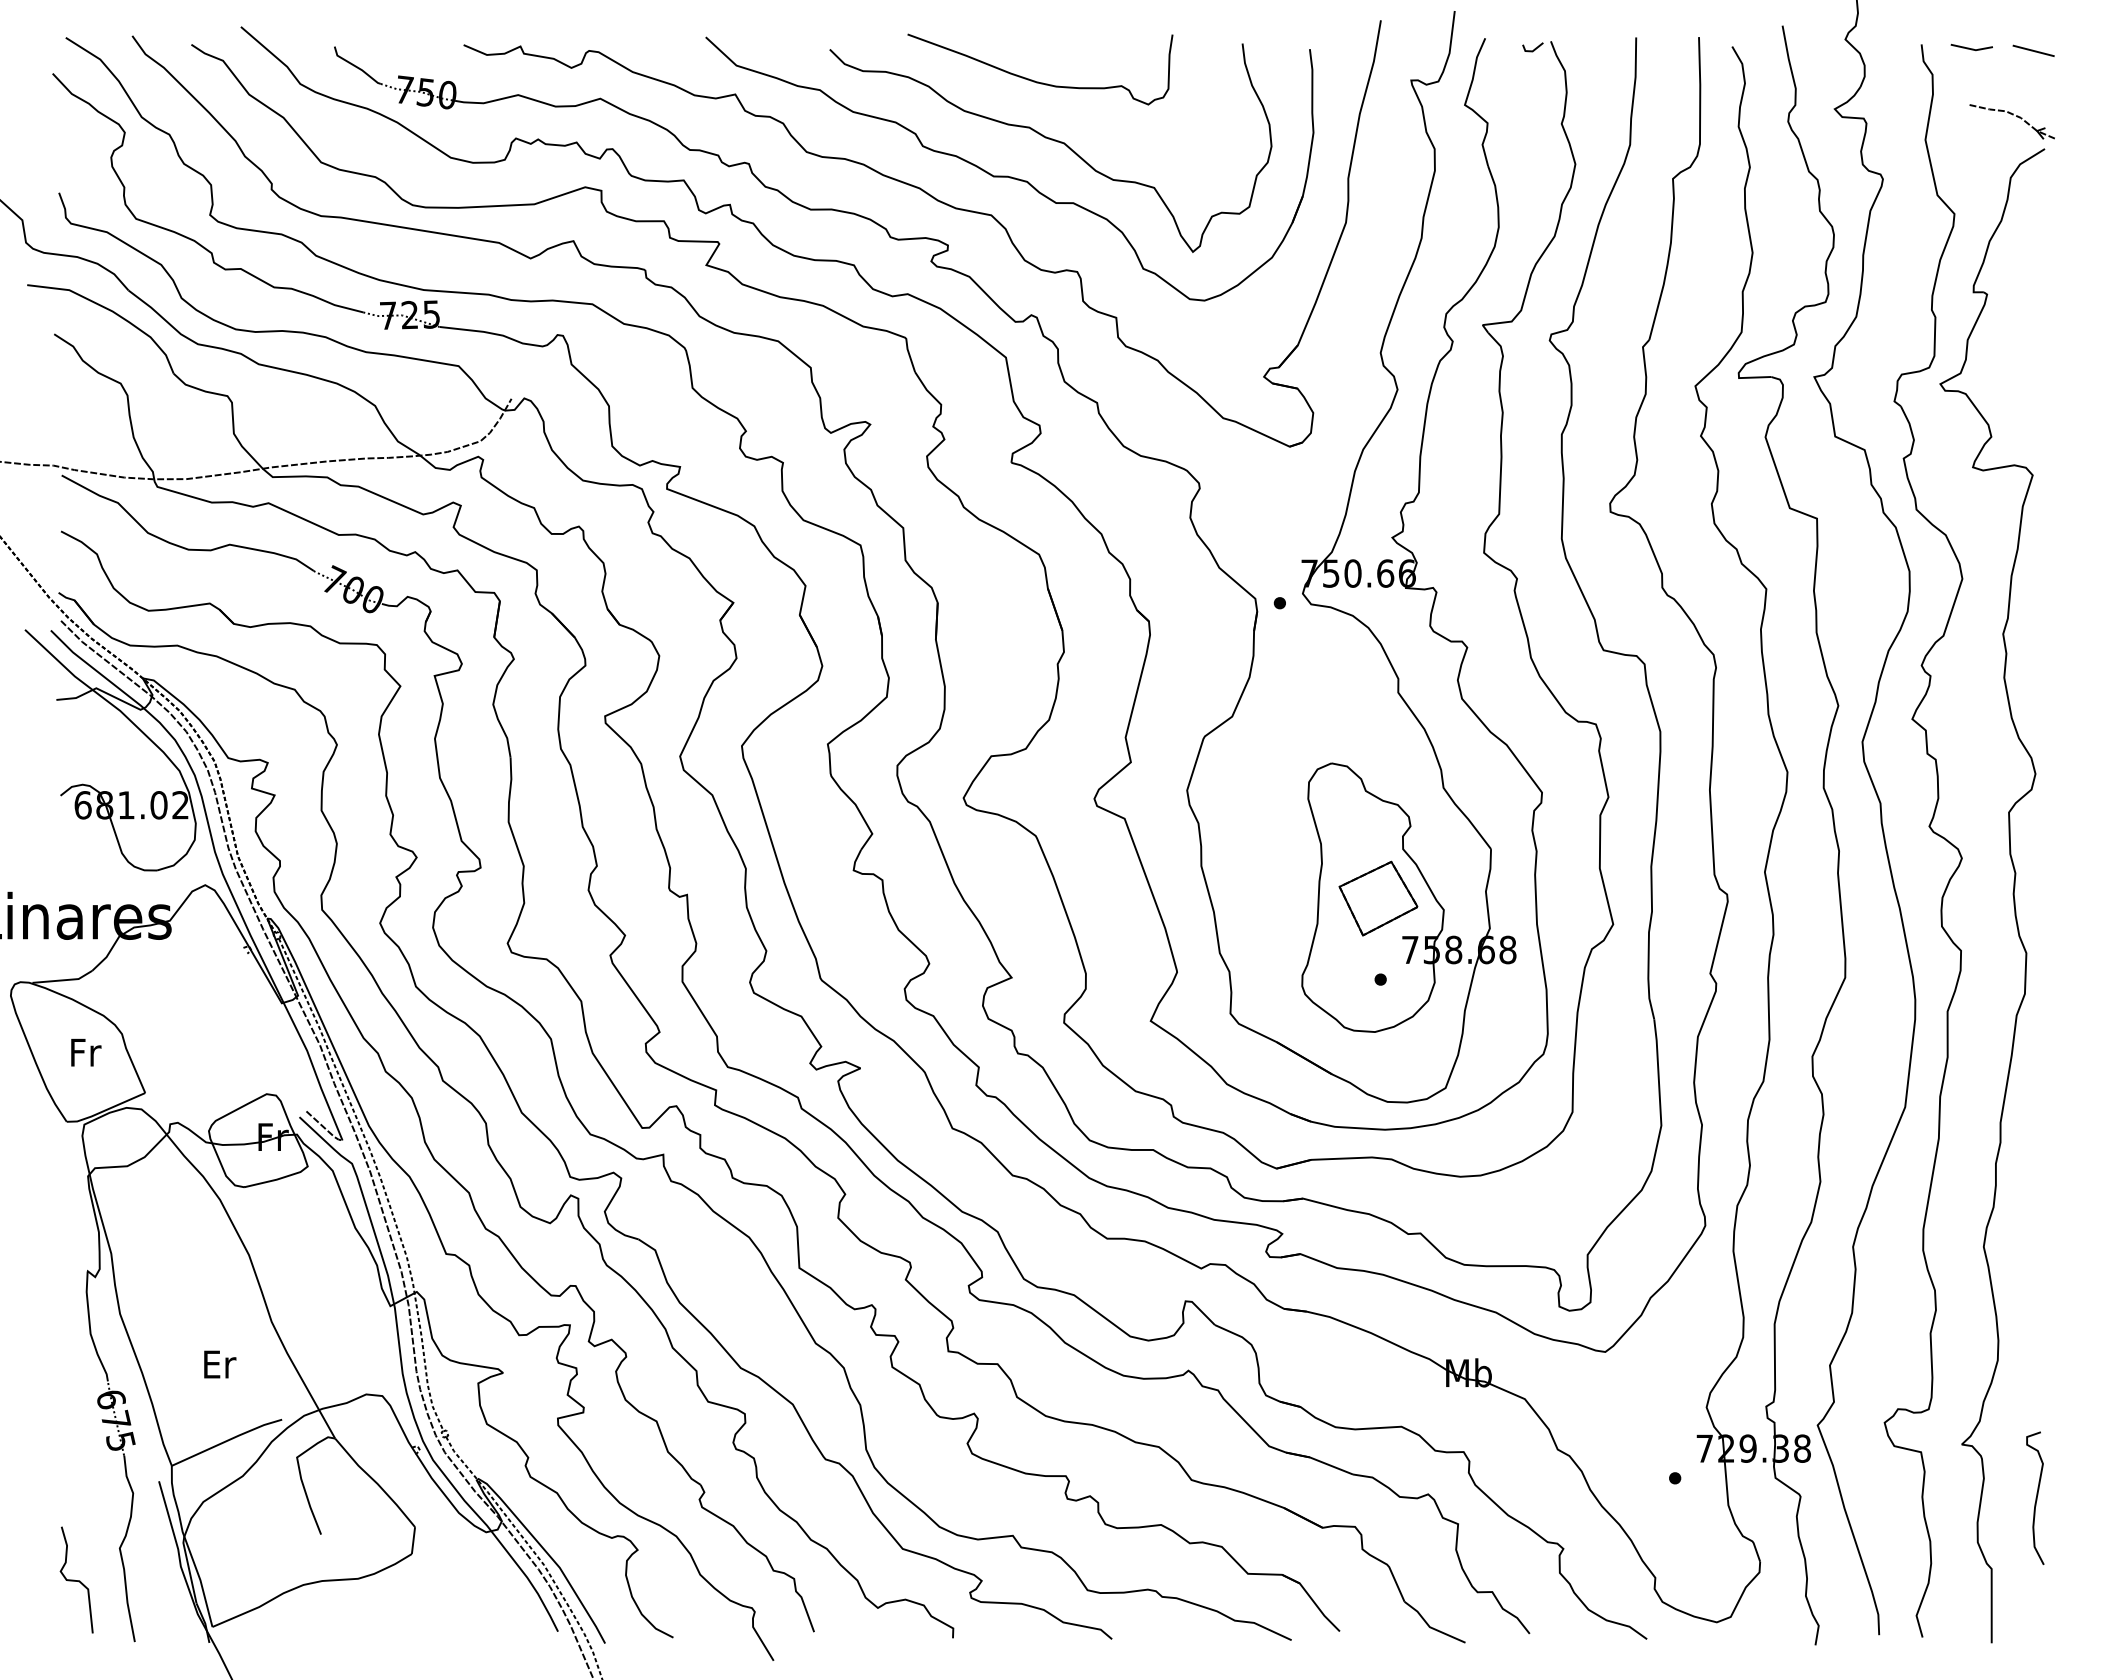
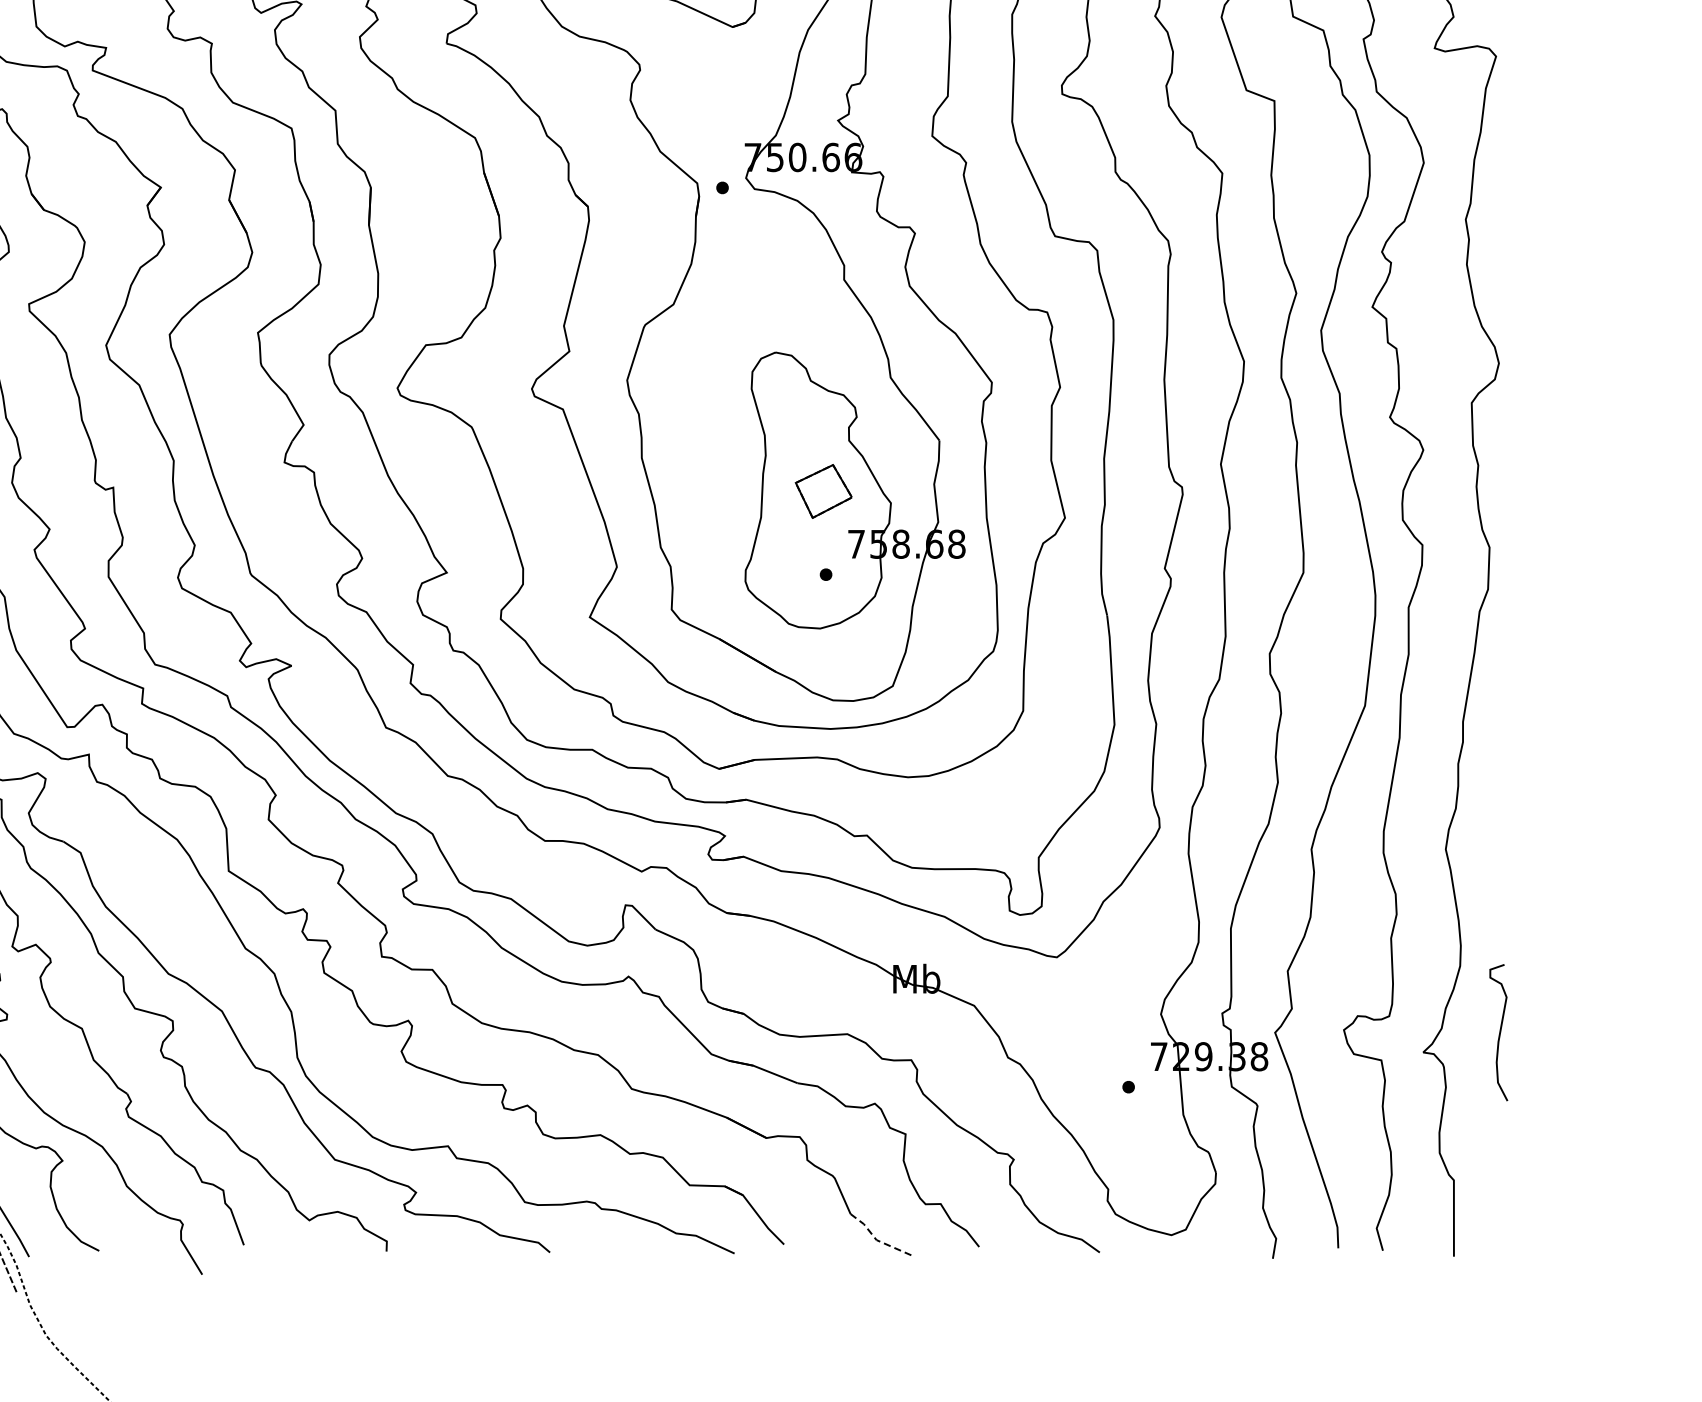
part: (1378, 898) -> (823, 491), size x0.7
curve: (2035, 1497) -> (1498, 1031), moved
line: (1429, 1627) -> (876, 1240), solid -> dashed

